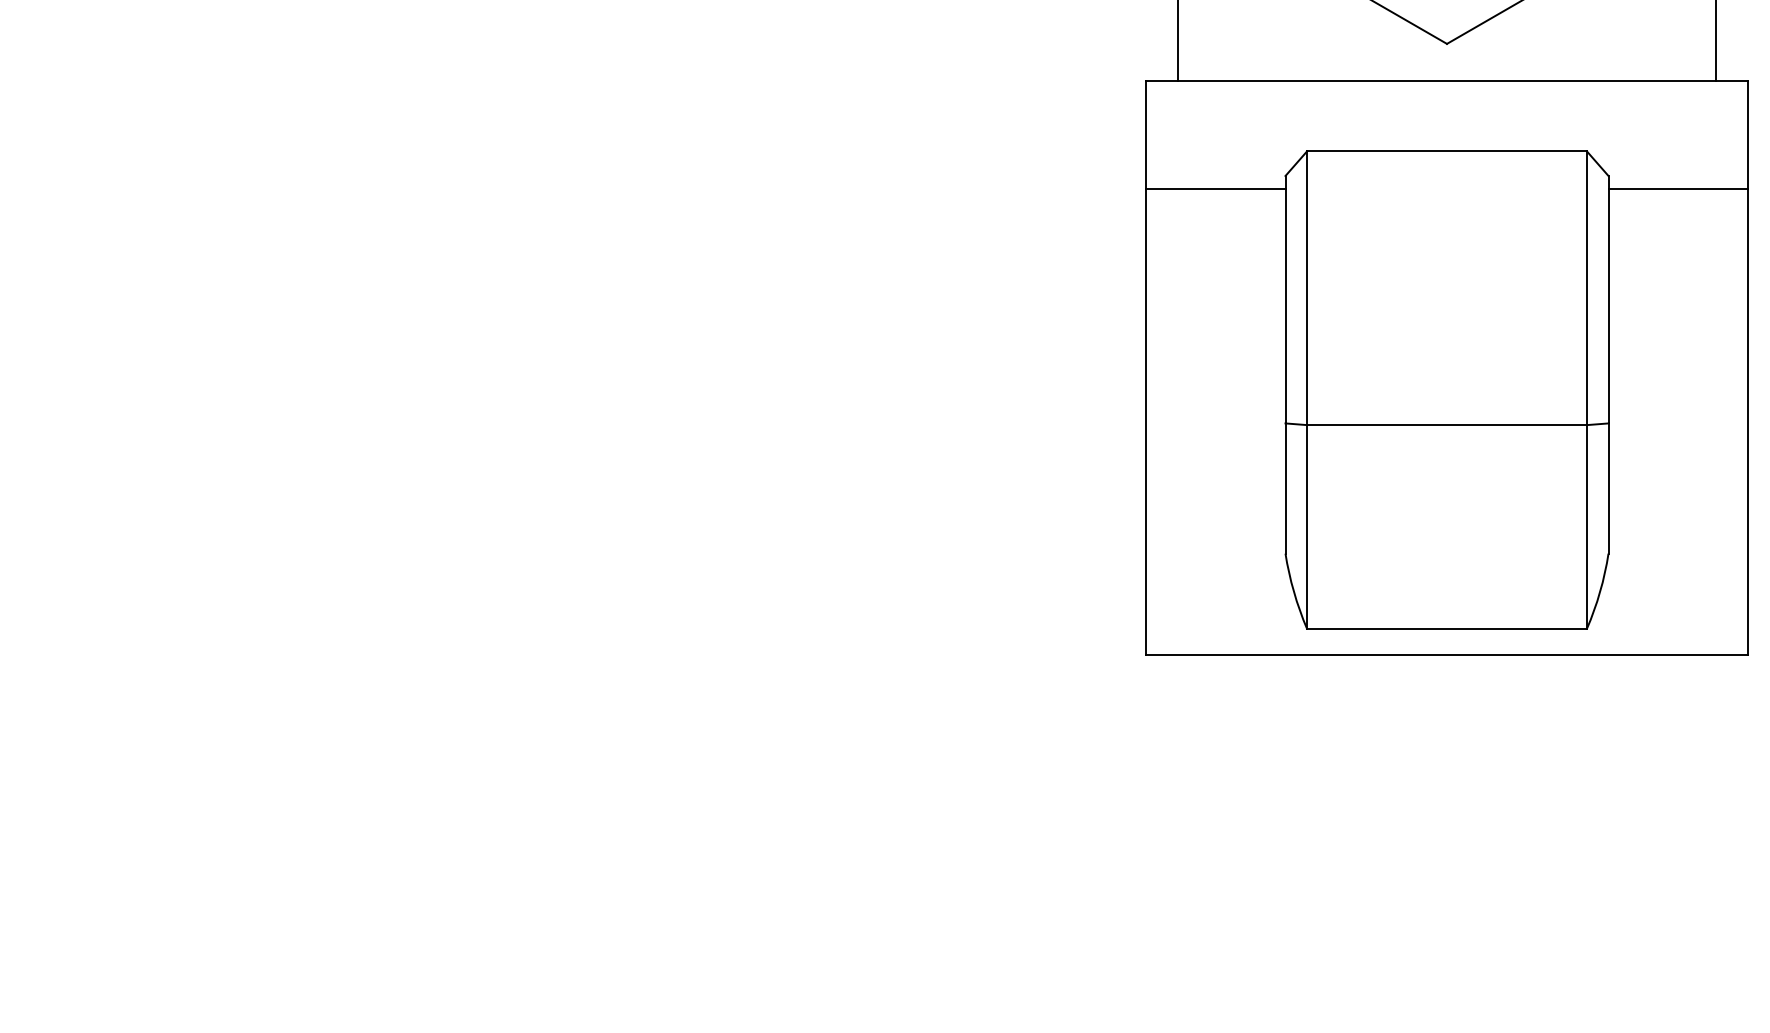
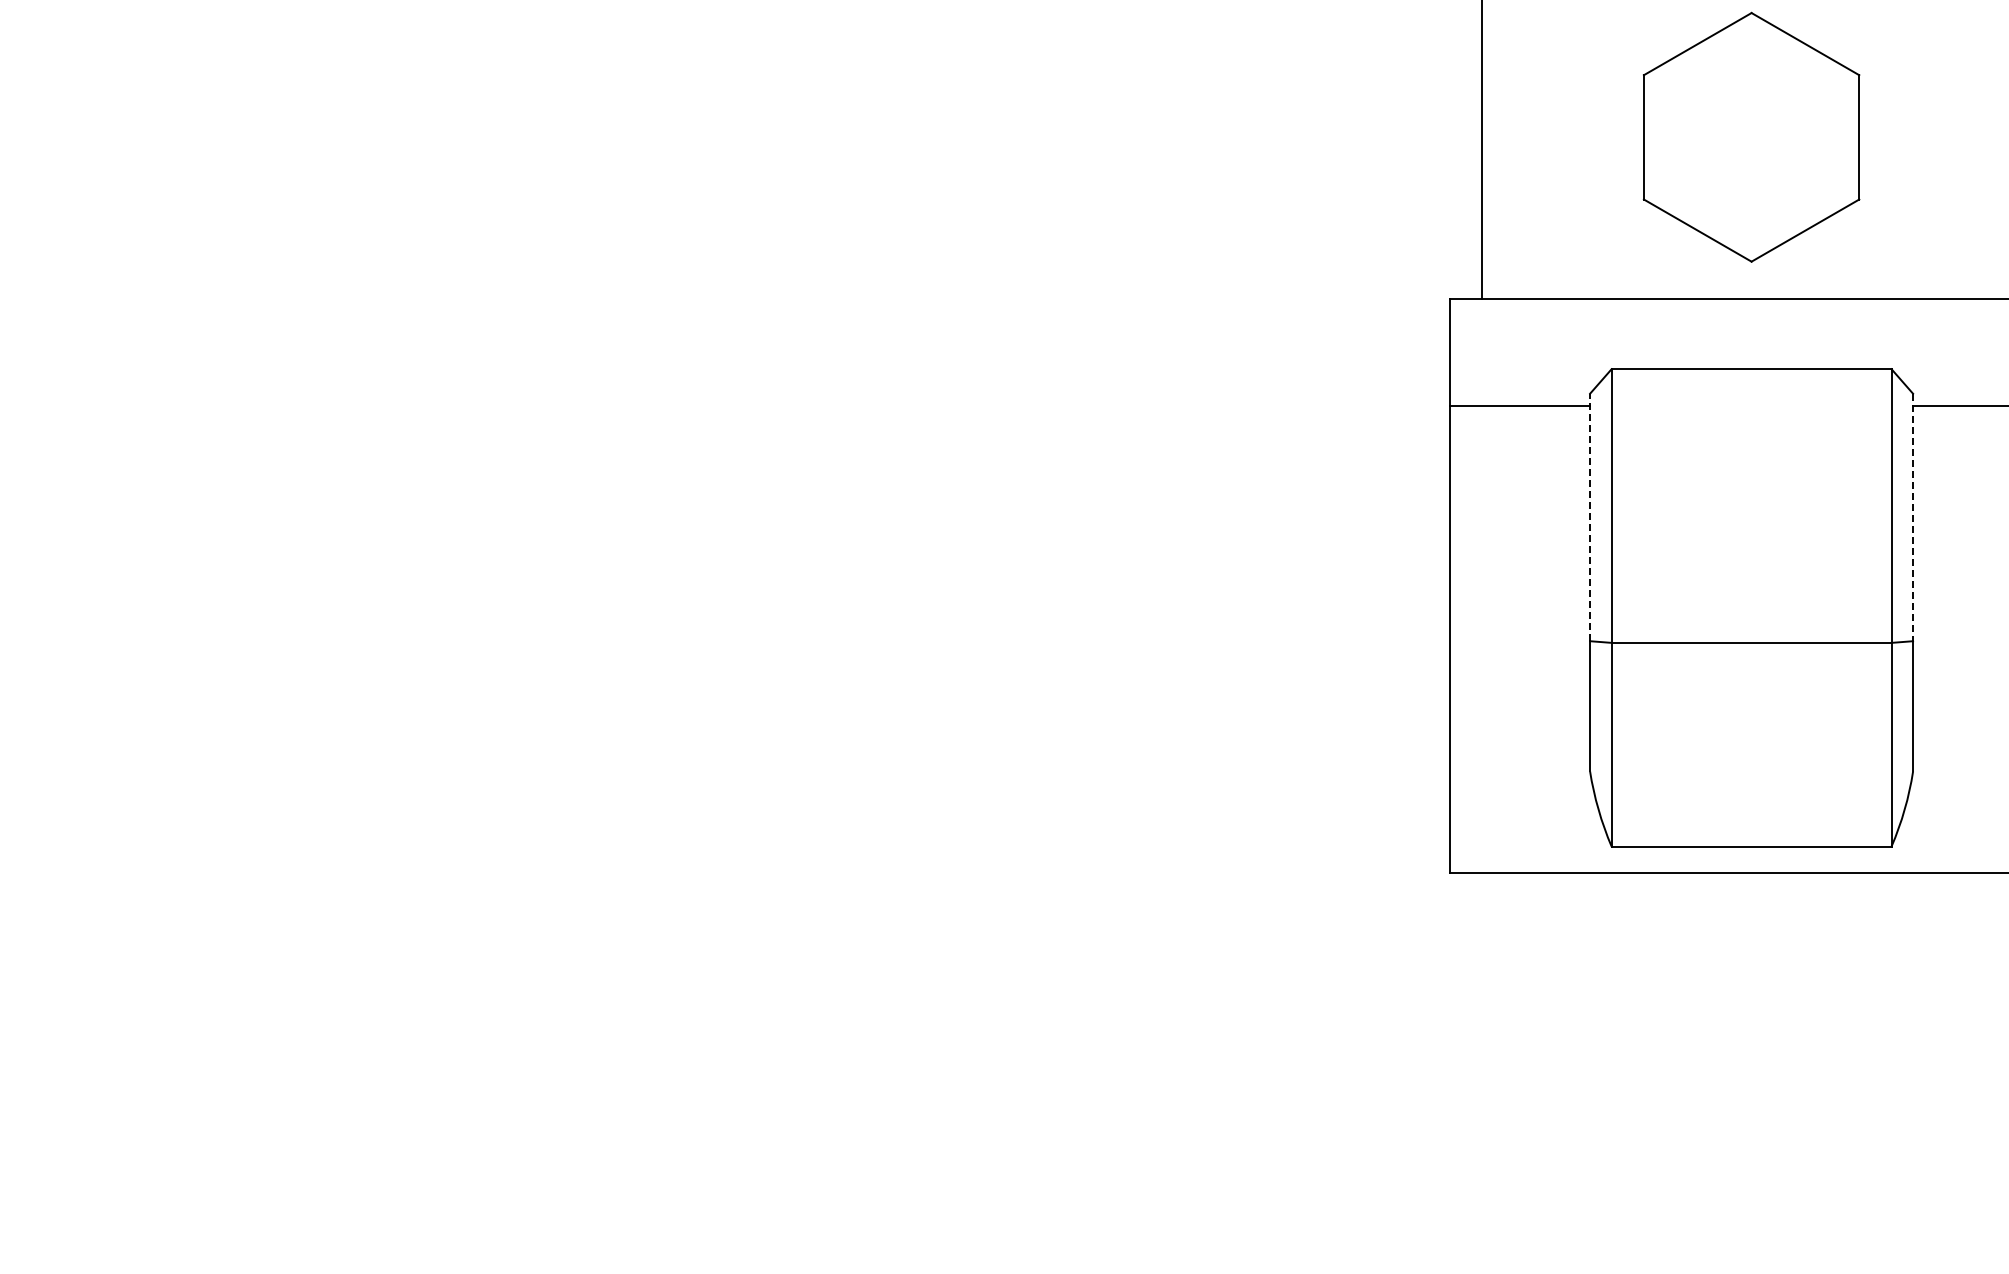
line: (1285, 299) -> (1590, 517), solid -> dashed
line: (1608, 299) -> (1913, 517), solid -> dashed

